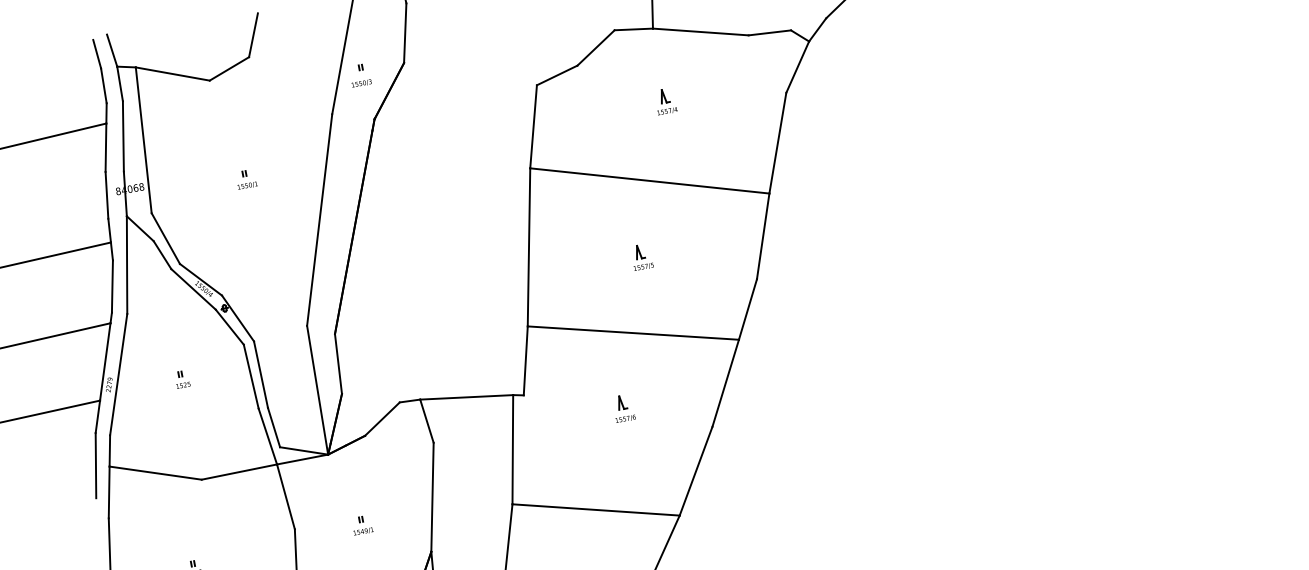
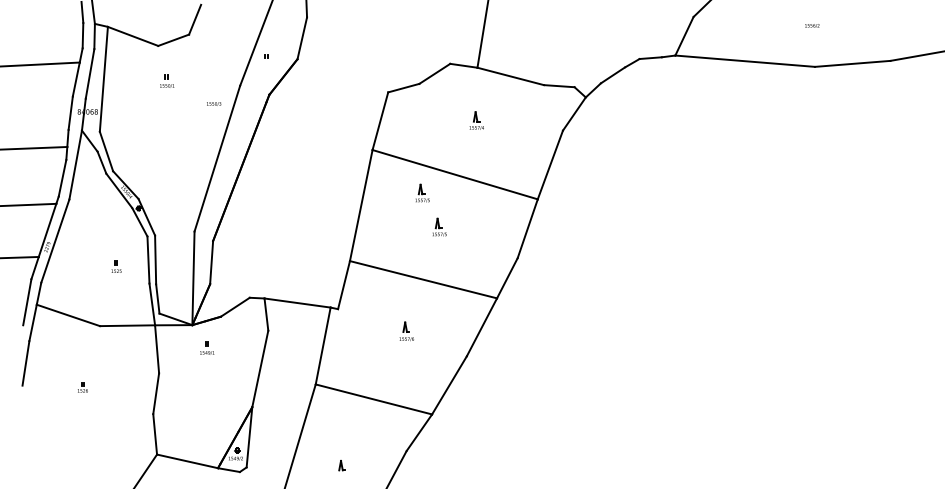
text: (362, 82) -> (214, 103), moved
part: (246, 178) -> (167, 80), moved
part: (609, 213) -> (422, 192), added
part: (182, 378) -> (116, 266), moved
part: (362, 523) -> (207, 347), moved

